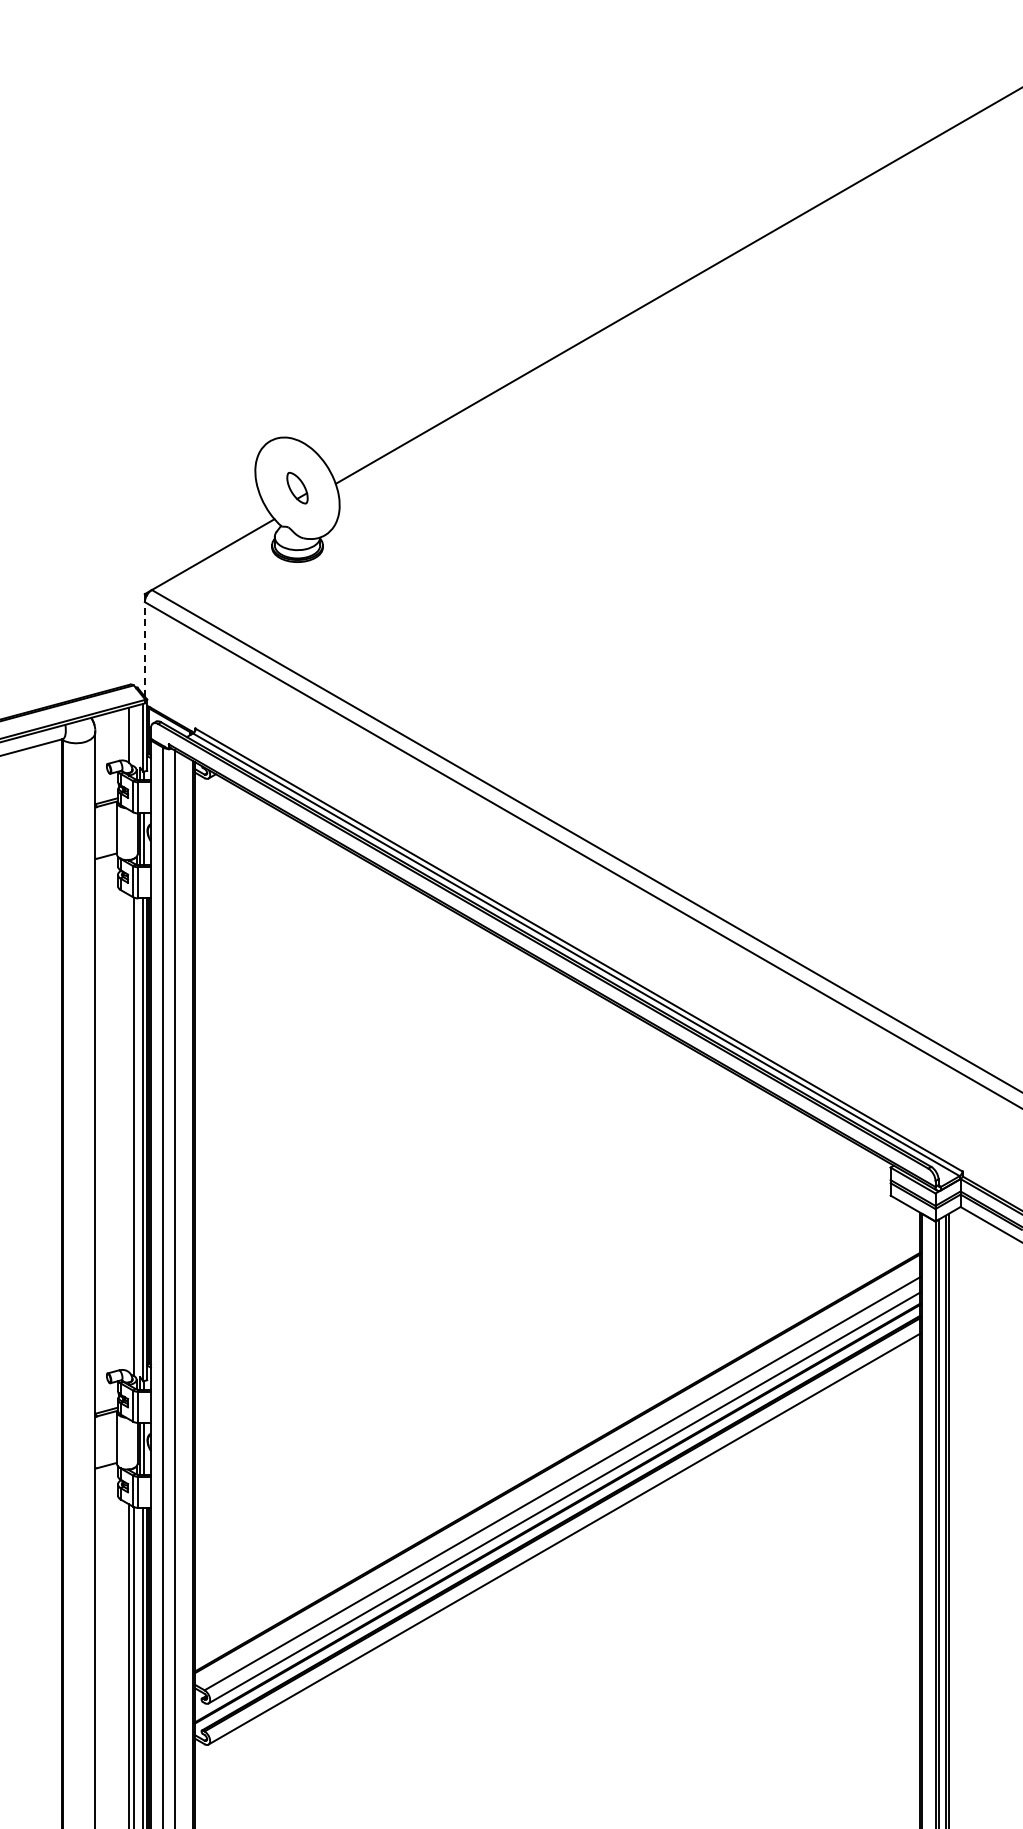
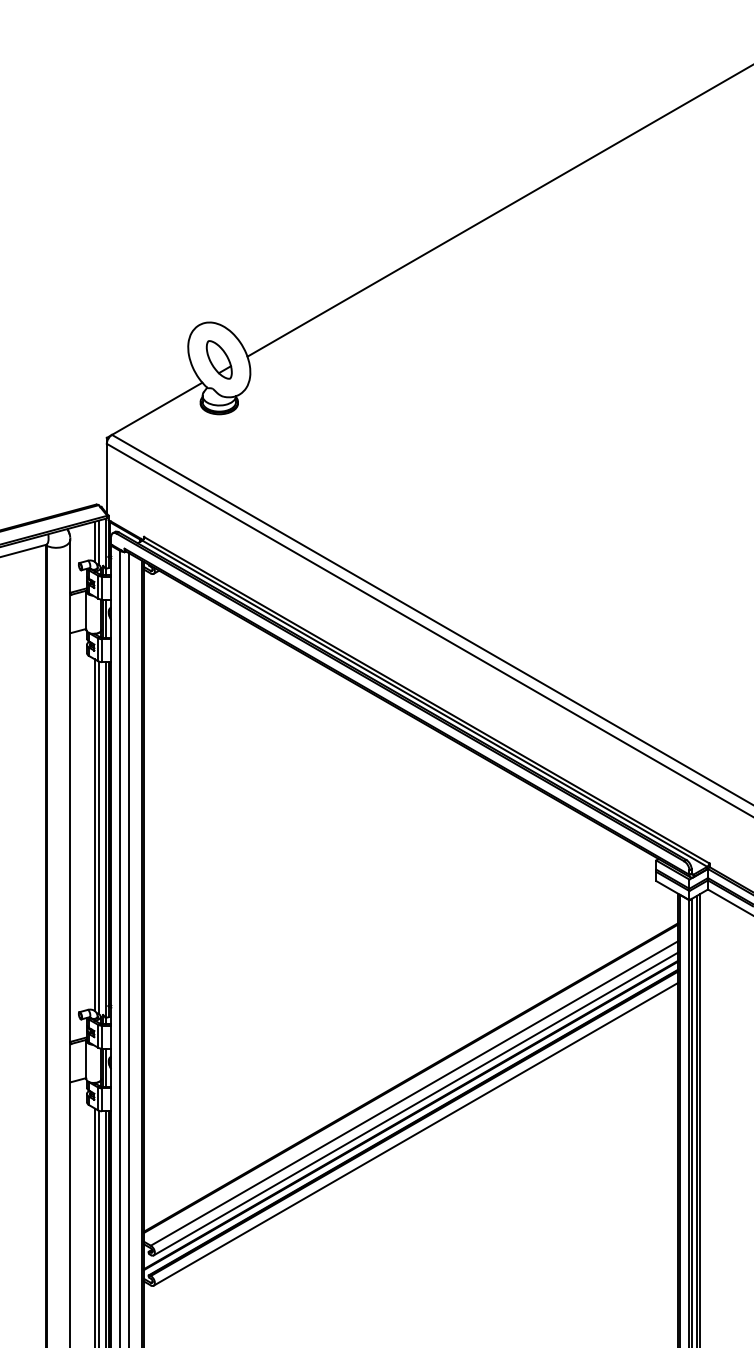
part: (297, 487) -> (219, 359), size x1.67
line: (144, 648) -> (106, 477), dashed -> solid
line: (133, 736) -> (98, 542), added
line: (128, 1133) -> (94, 835), added

